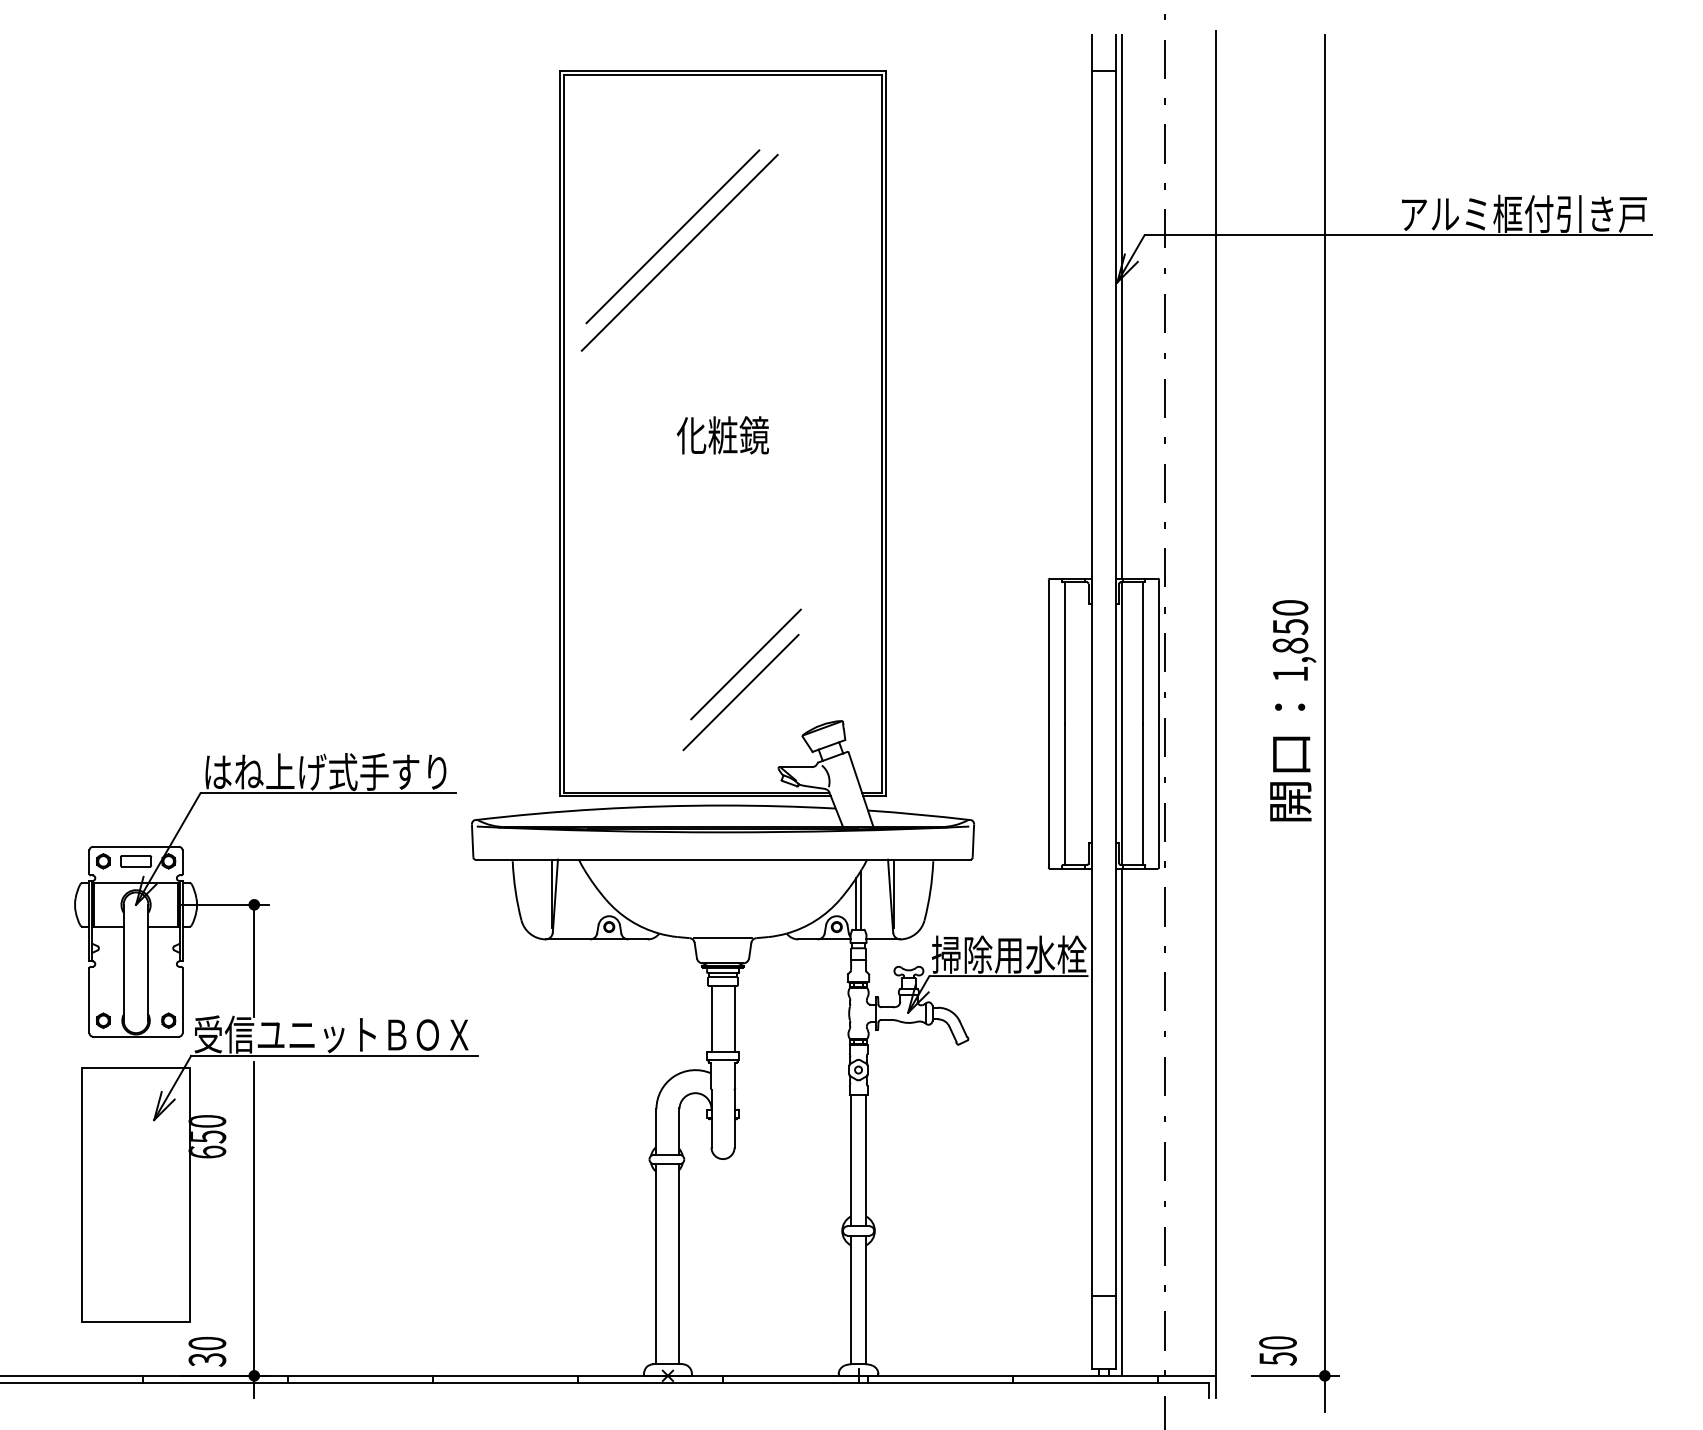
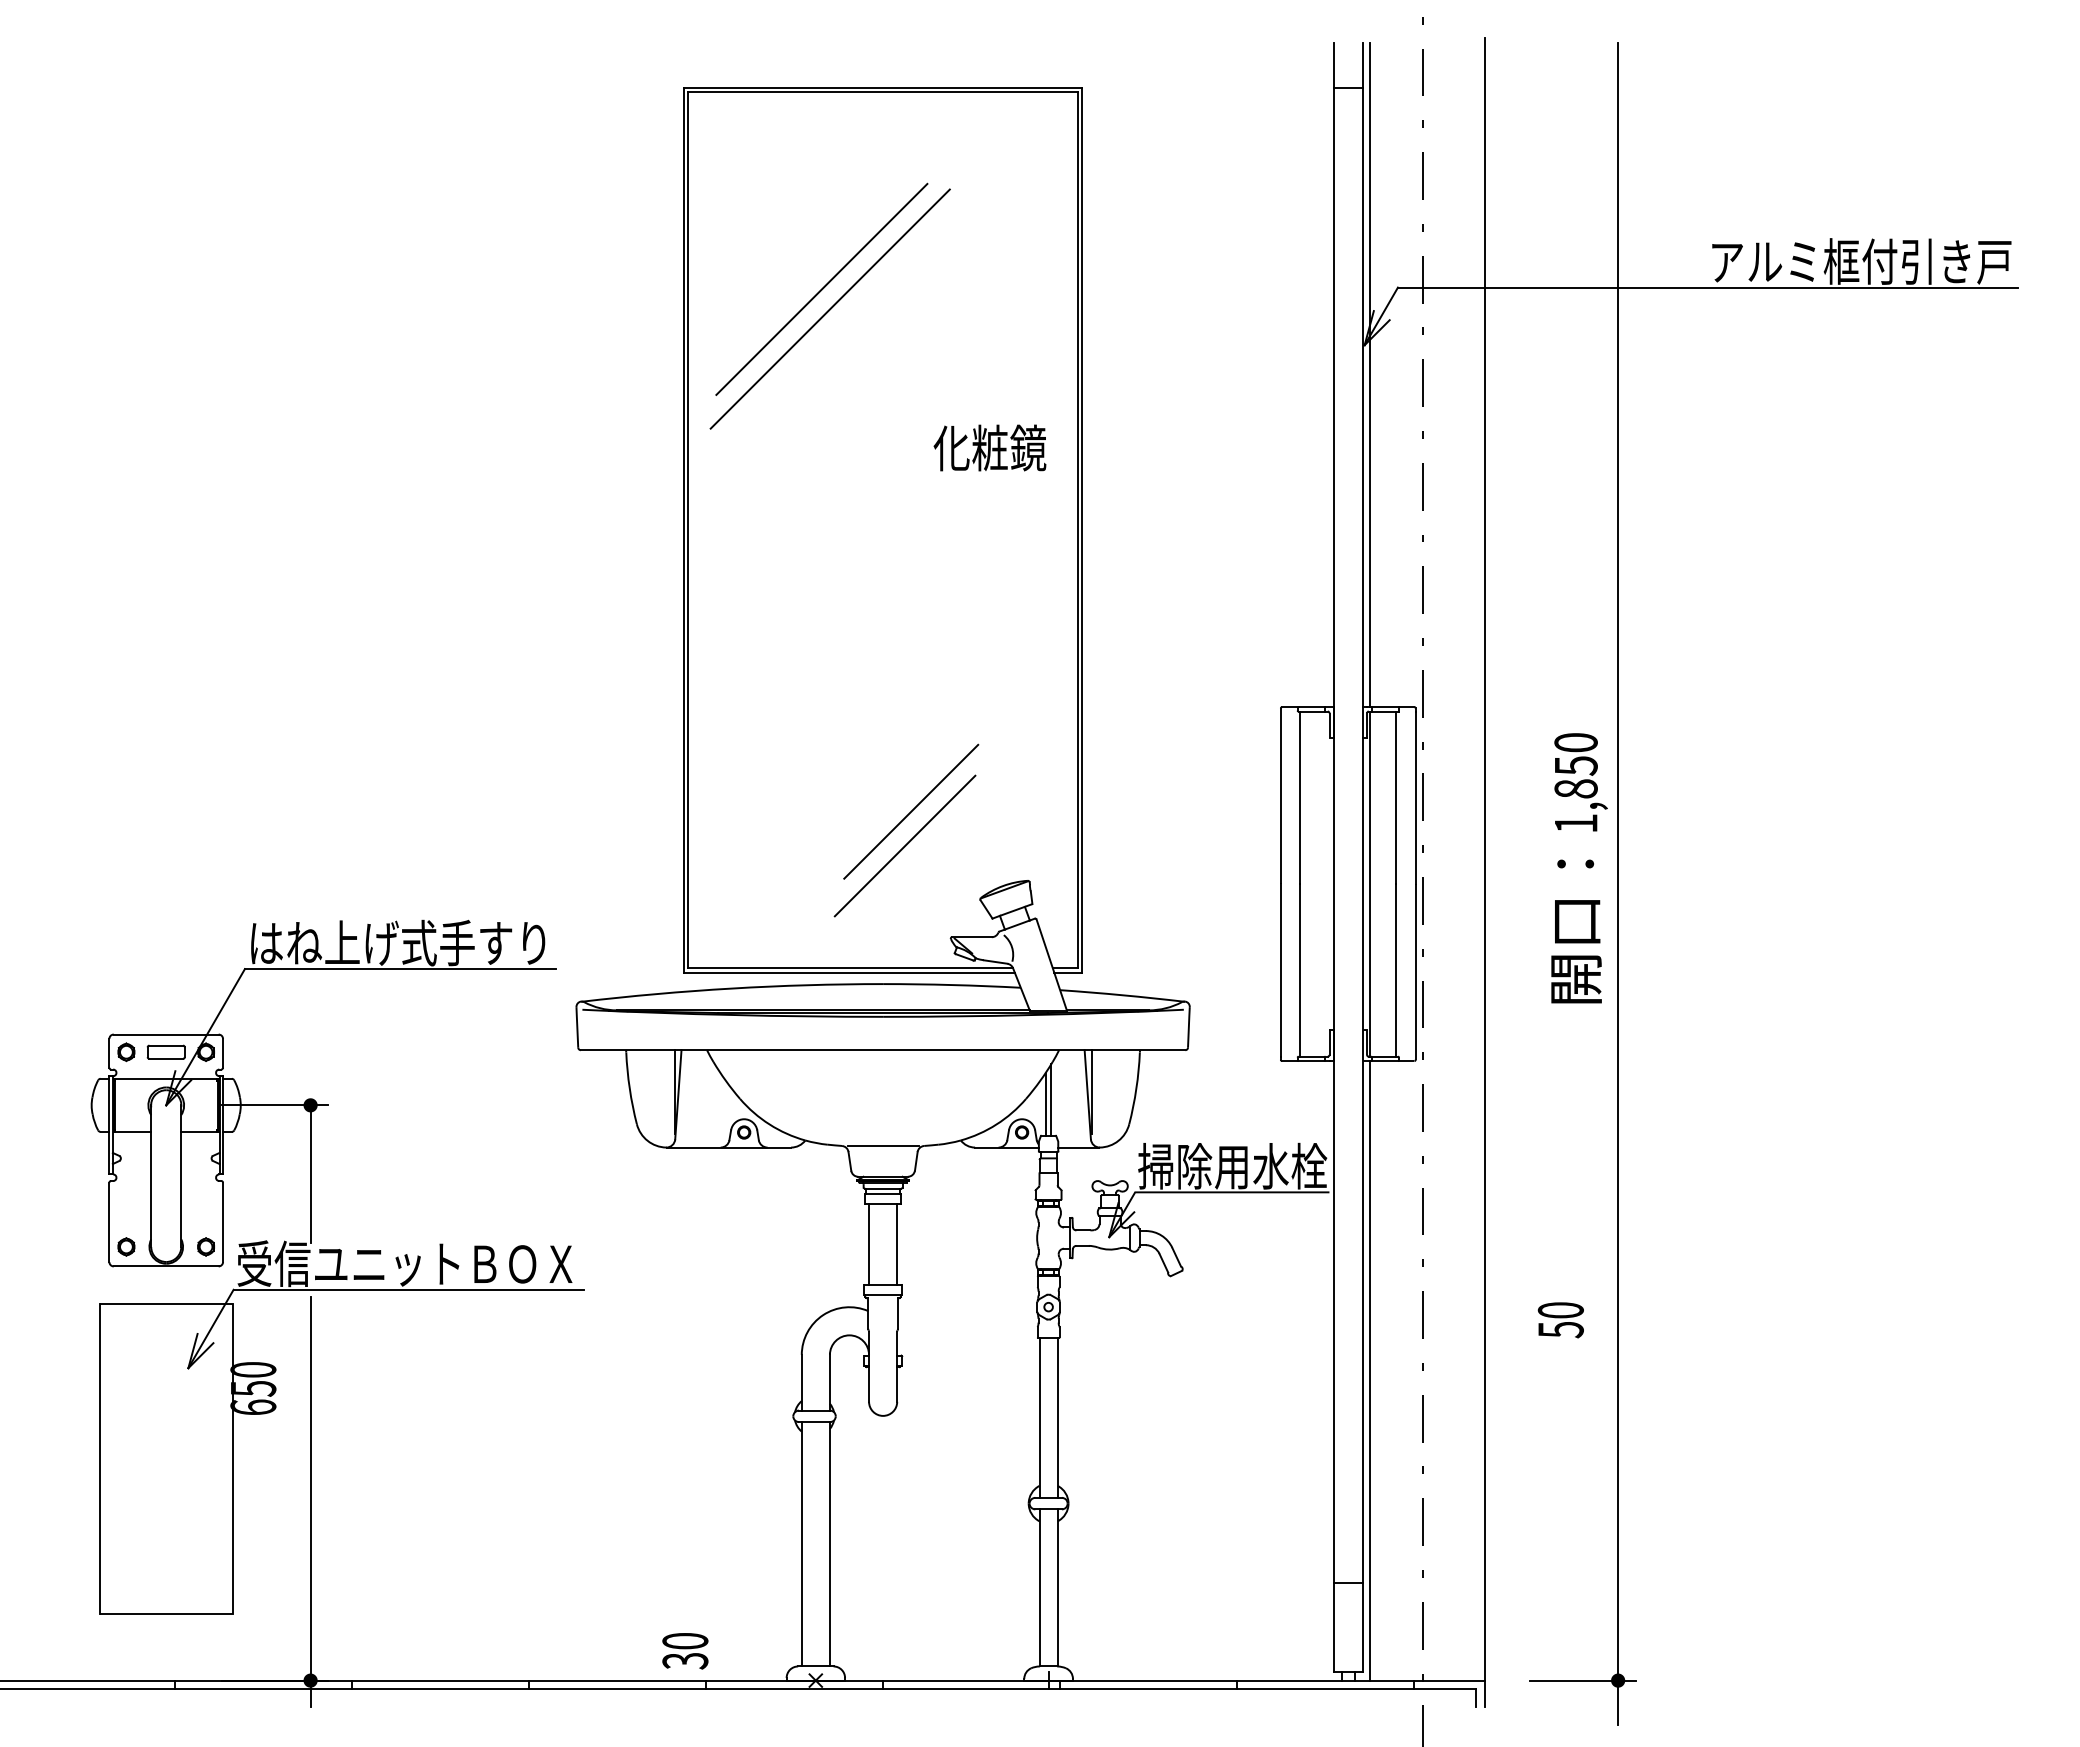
text: (722, 434) -> (989, 447), moved
text: (1277, 1351) -> (1560, 1320), moved
text: (207, 1352) -> (685, 1651), moved

